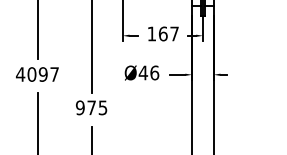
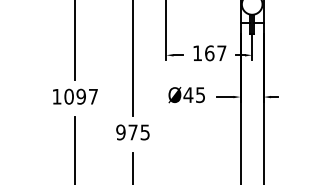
text: (154, 73) -> (200, 95), Ø46 -> Ø45
text: (20, 74) -> (56, 96), 4097 -> 1097

